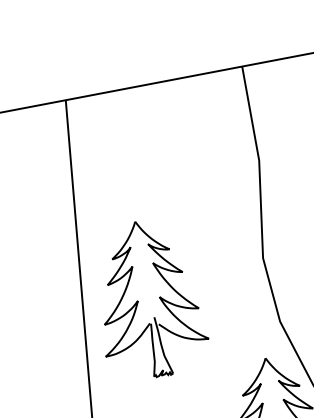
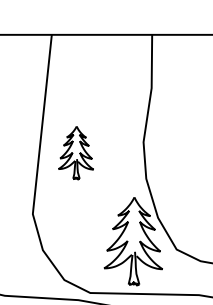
part: (146, 299) -> (75, 152), size x0.6

